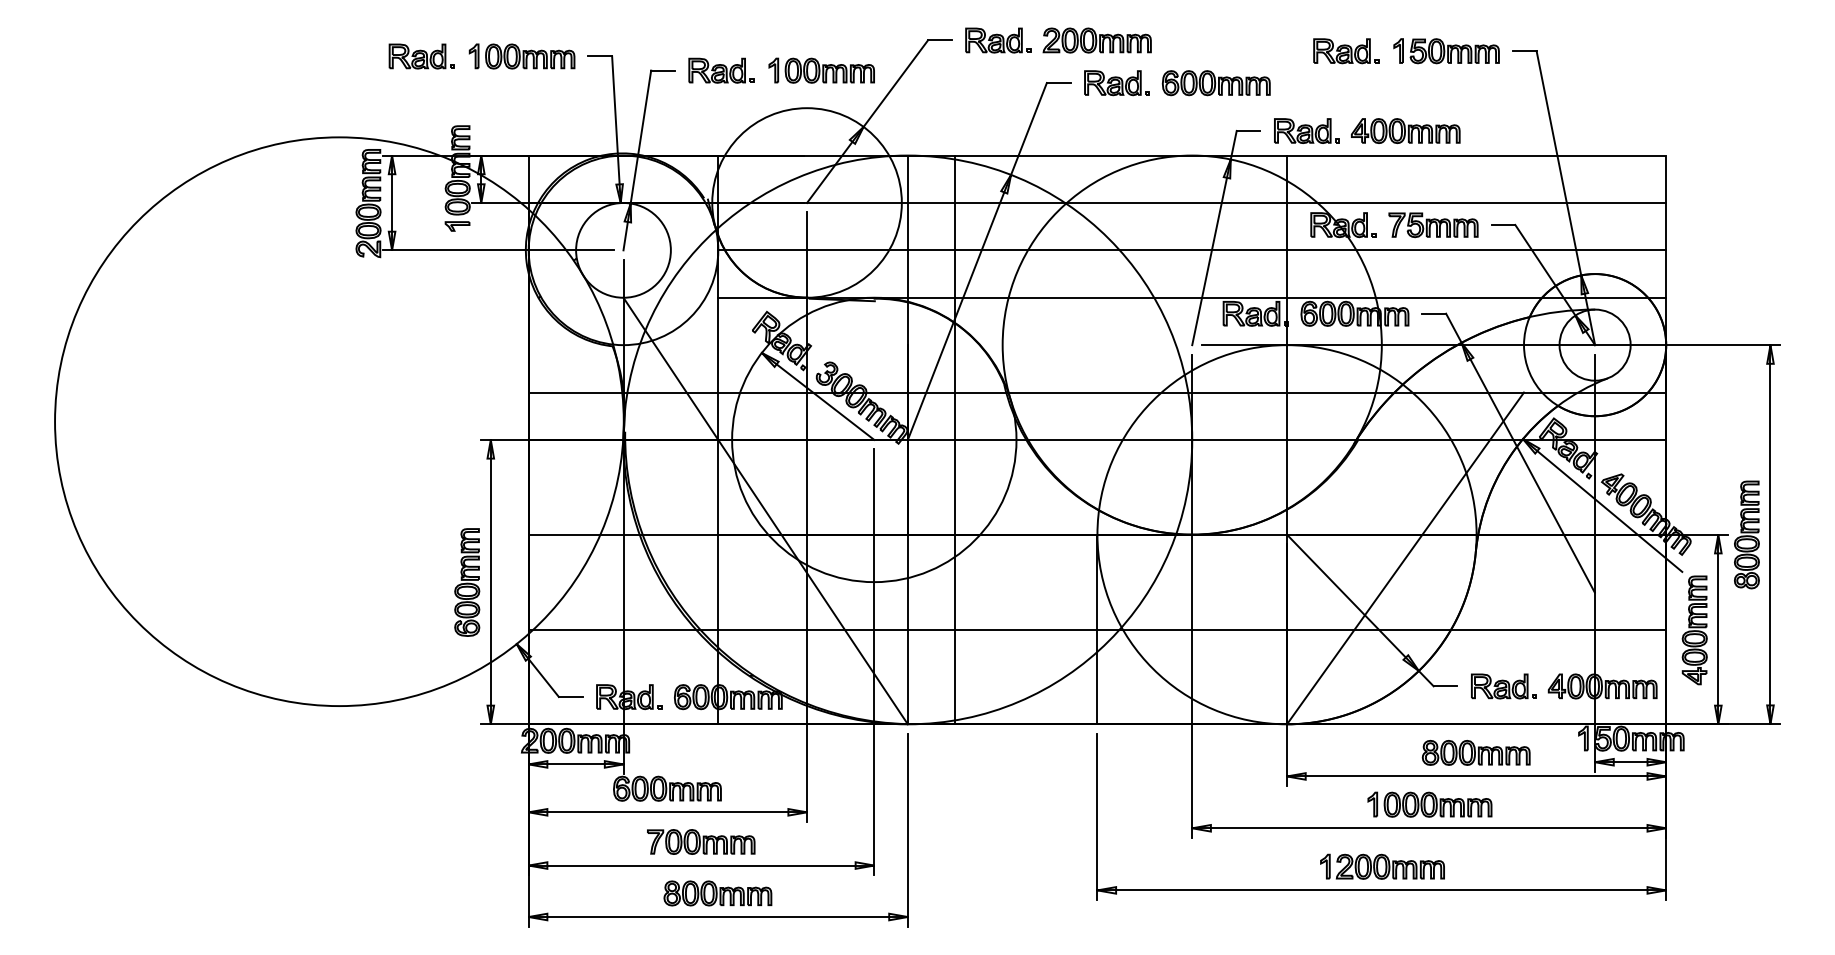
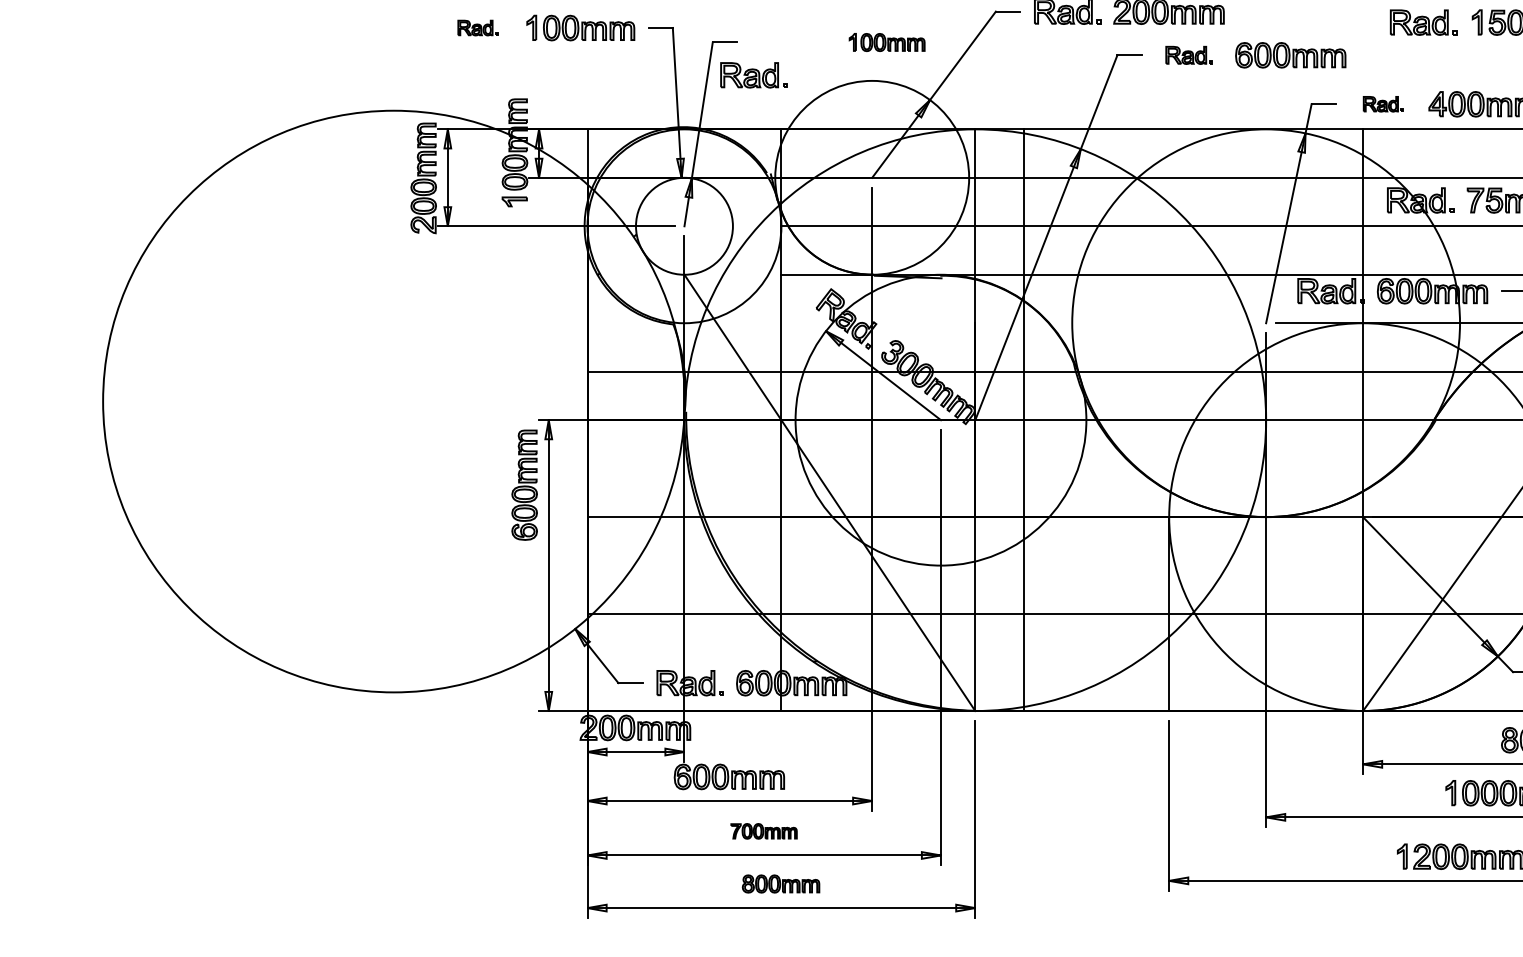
part: (421, 56) -> (477, 28), size x0.6
part: (721, 70) -> (754, 75), moved
part: (821, 70) -> (886, 42), size x0.7
part: (1116, 83) -> (1188, 55), size x0.7
part: (1306, 130) -> (1382, 103), size x0.6
part: (467, 582) -> (524, 485), moved
part: (701, 841) -> (764, 830), size x0.6
part: (717, 893) -> (780, 884), size x0.7

